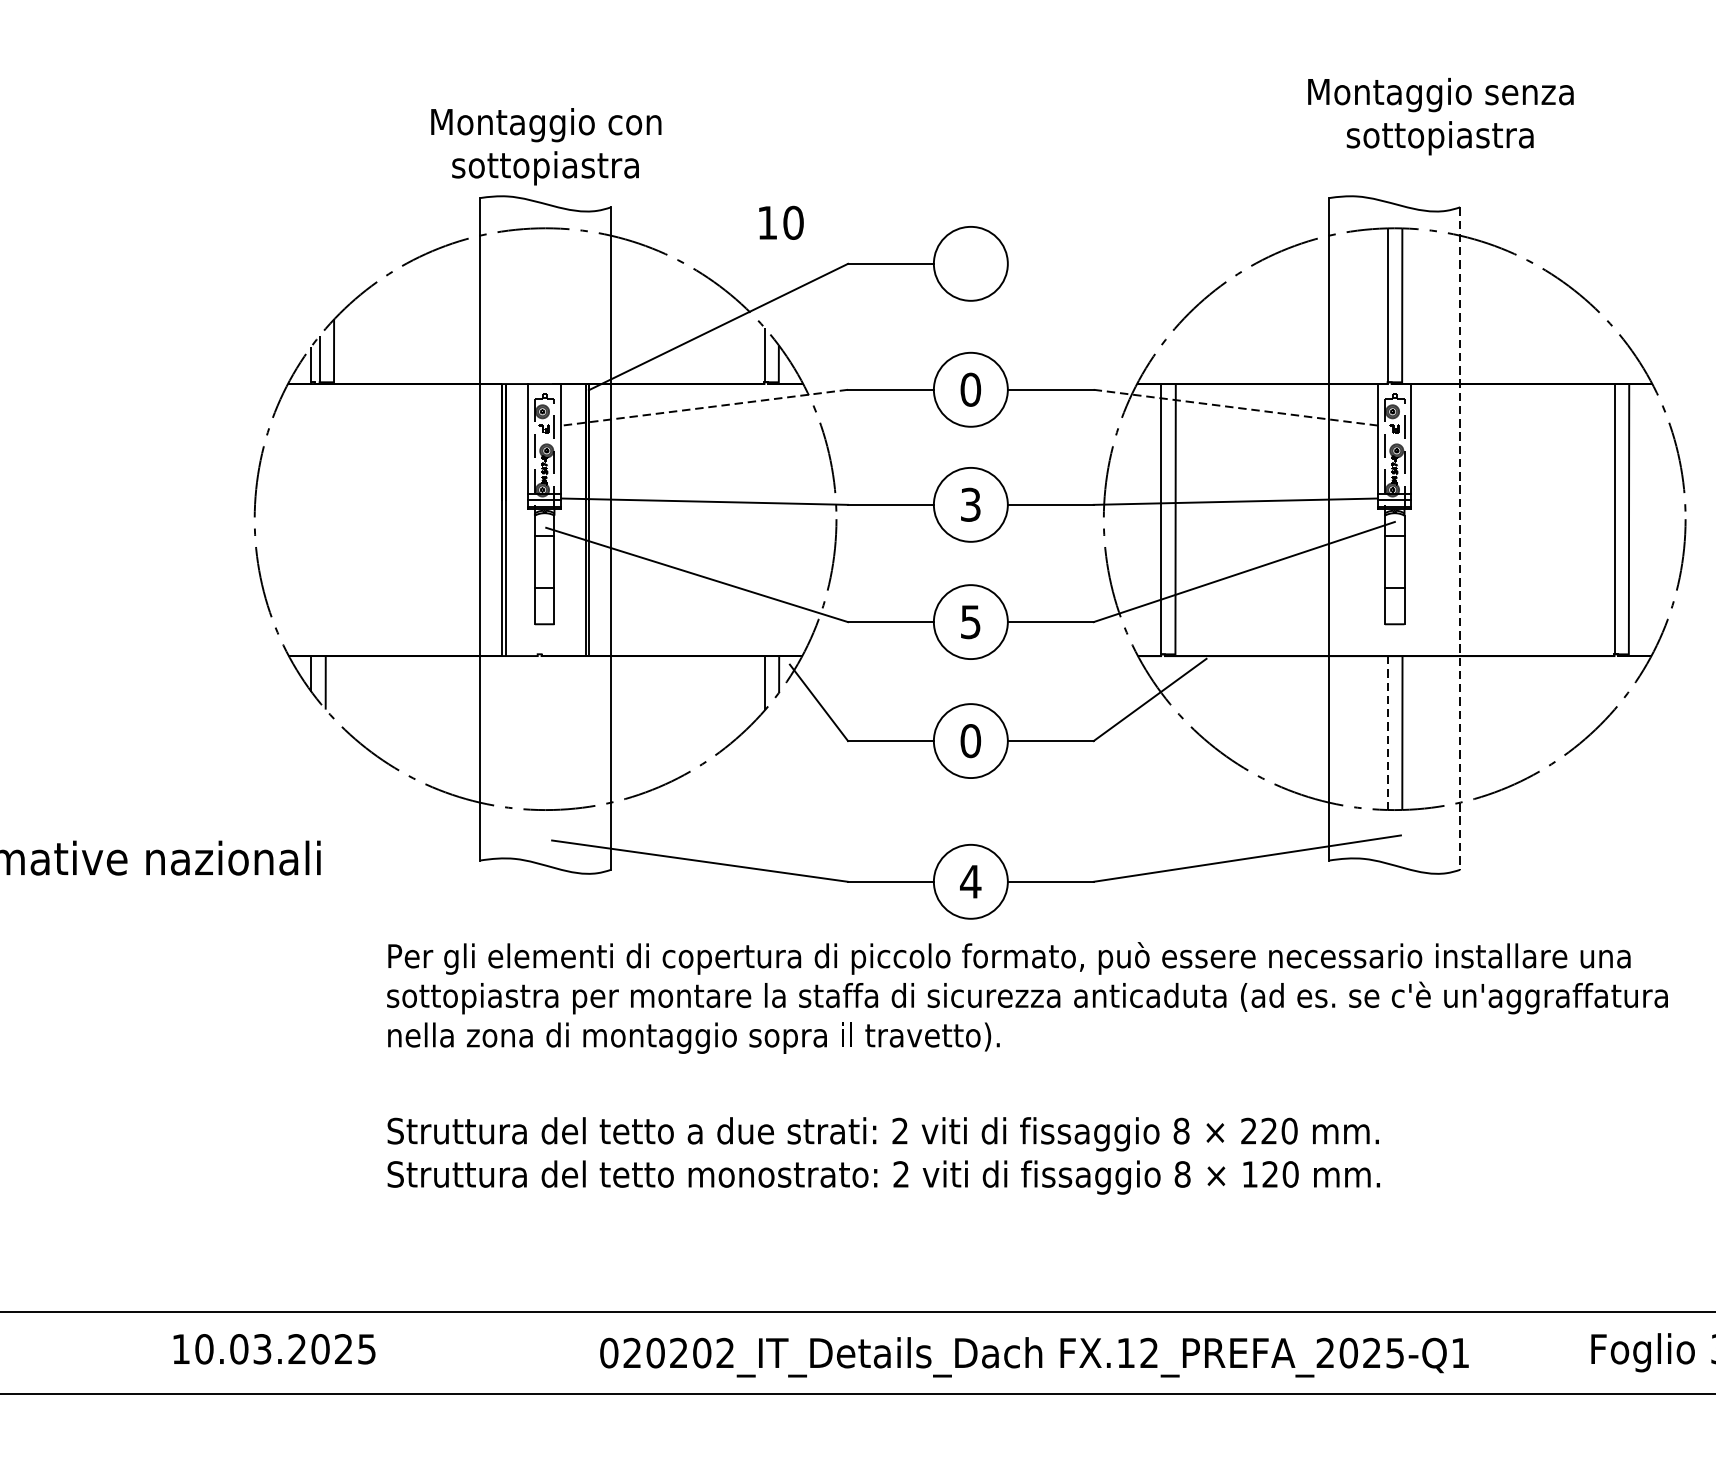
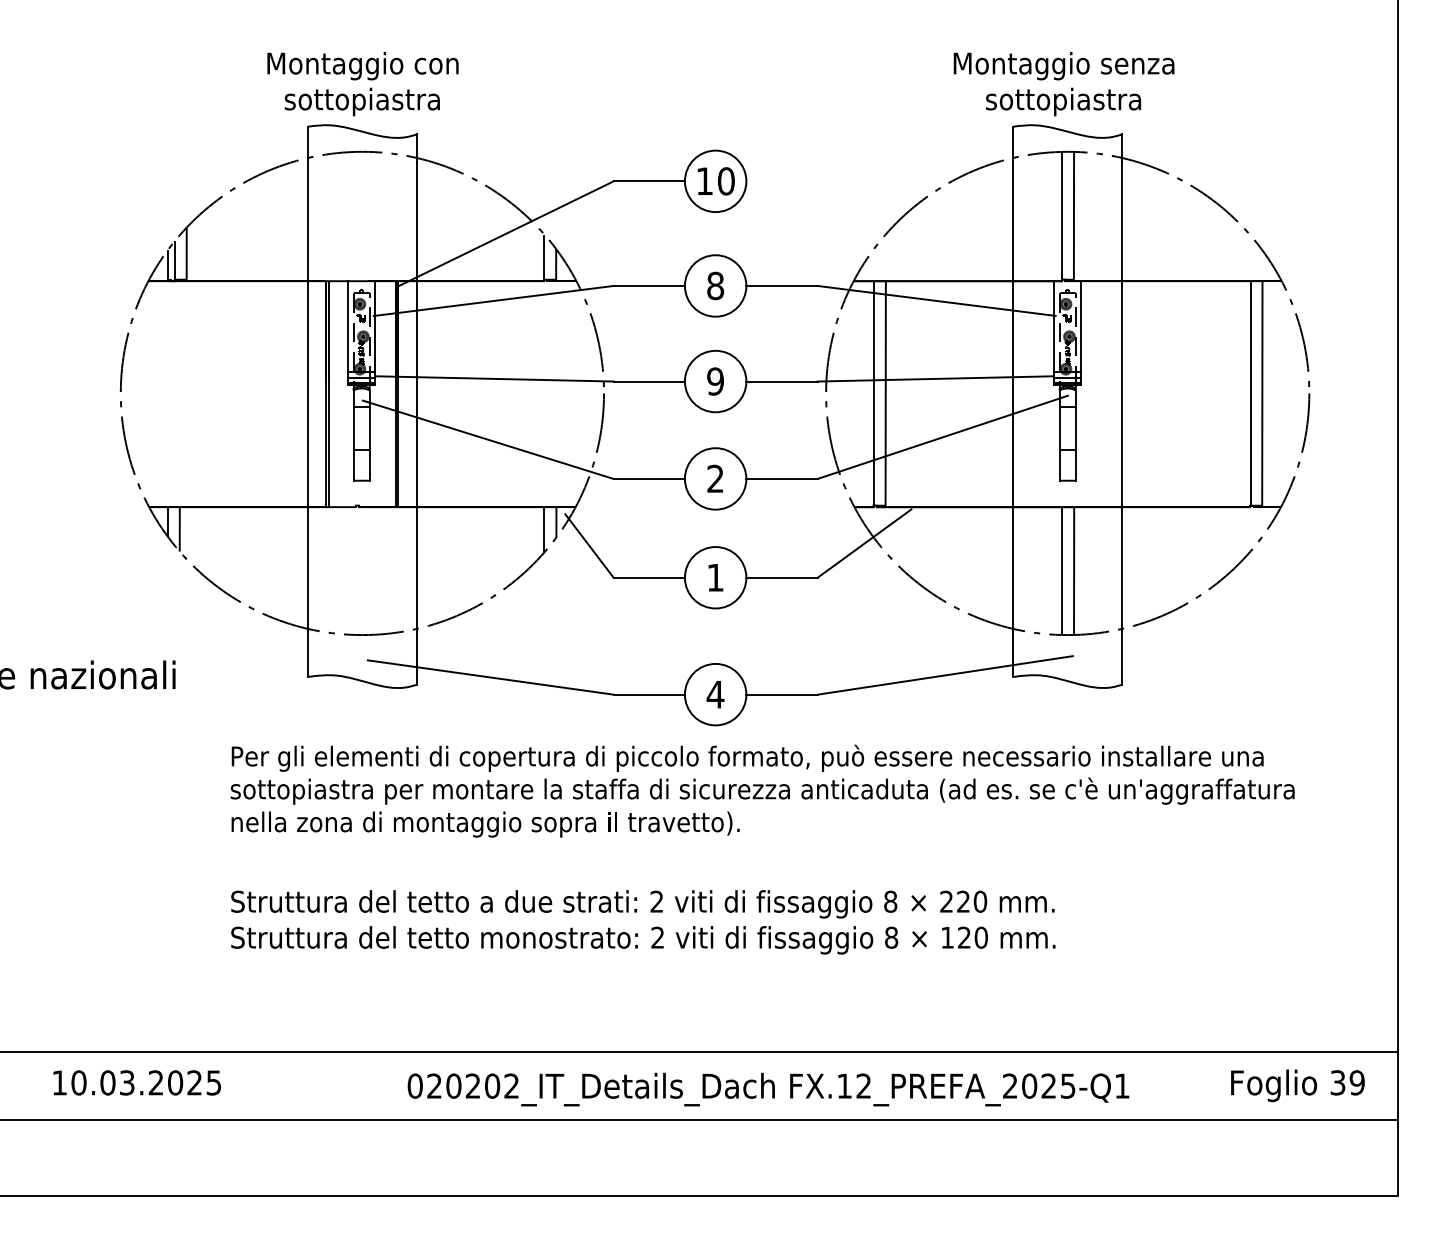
text: (1440, 117) -> (1063, 84), moved
text: (780, 223) -> (715, 181), moved
text: (970, 389) -> (715, 285), 0 -> 8
line: (1236, 407) -> (936, 300), dashed -> solid
line: (703, 408) -> (493, 301), dashed -> solid
text: (970, 504) -> (715, 381), 3 -> 9
line: (1460, 539) -> (1122, 410), dashed -> solid
text: (970, 621) -> (715, 478), 5 -> 2
line: (1388, 733) -> (1062, 571), dashed -> solid
text: (970, 740) -> (715, 577), 0 -> 1

